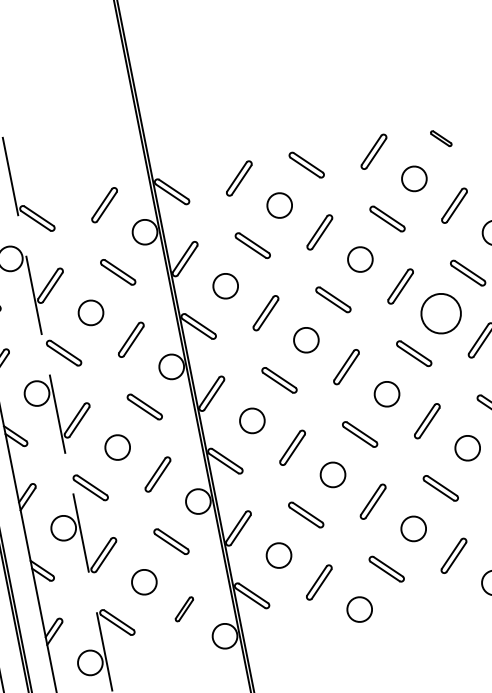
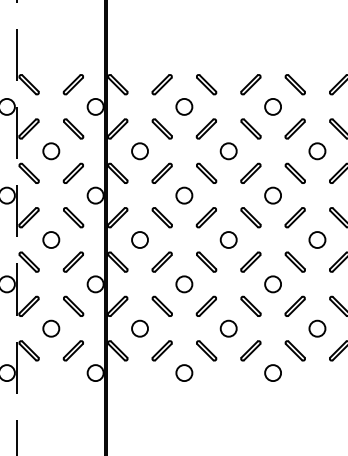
part: (440, 138) -> (294, 84), size x1.67
circle: (440, 313) -> (272, 195), size x0.62
part: (183, 608) -> (72, 350), size x1.43

